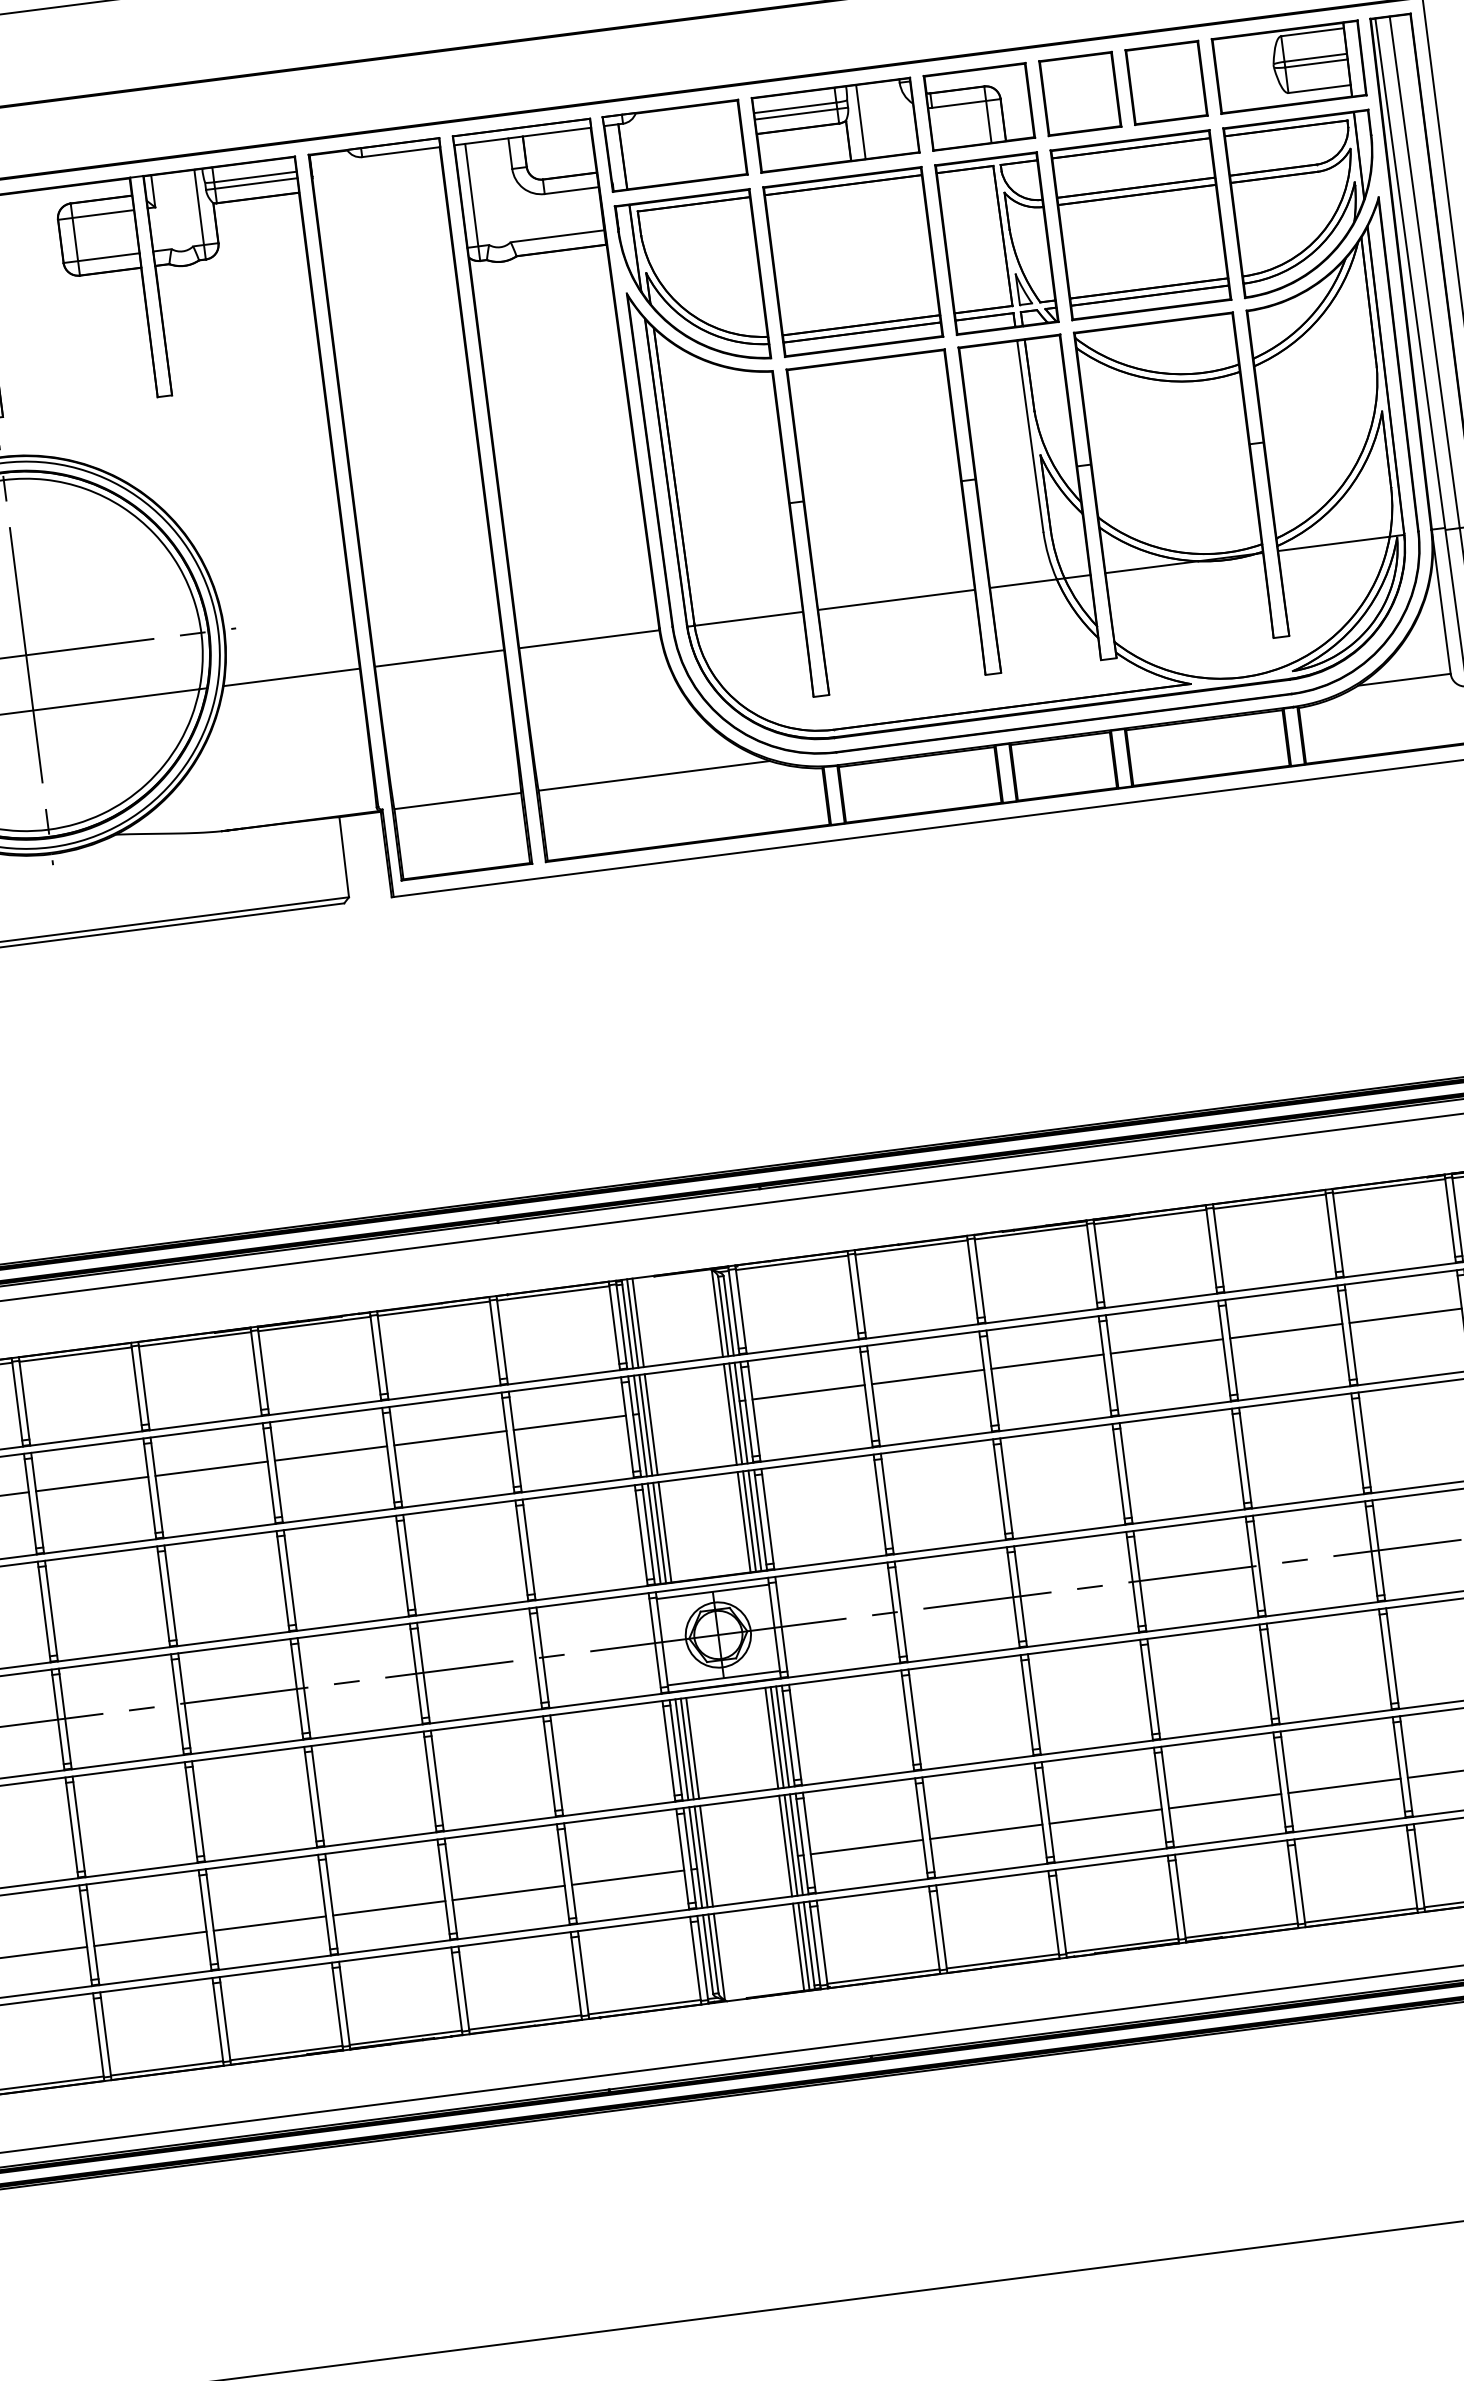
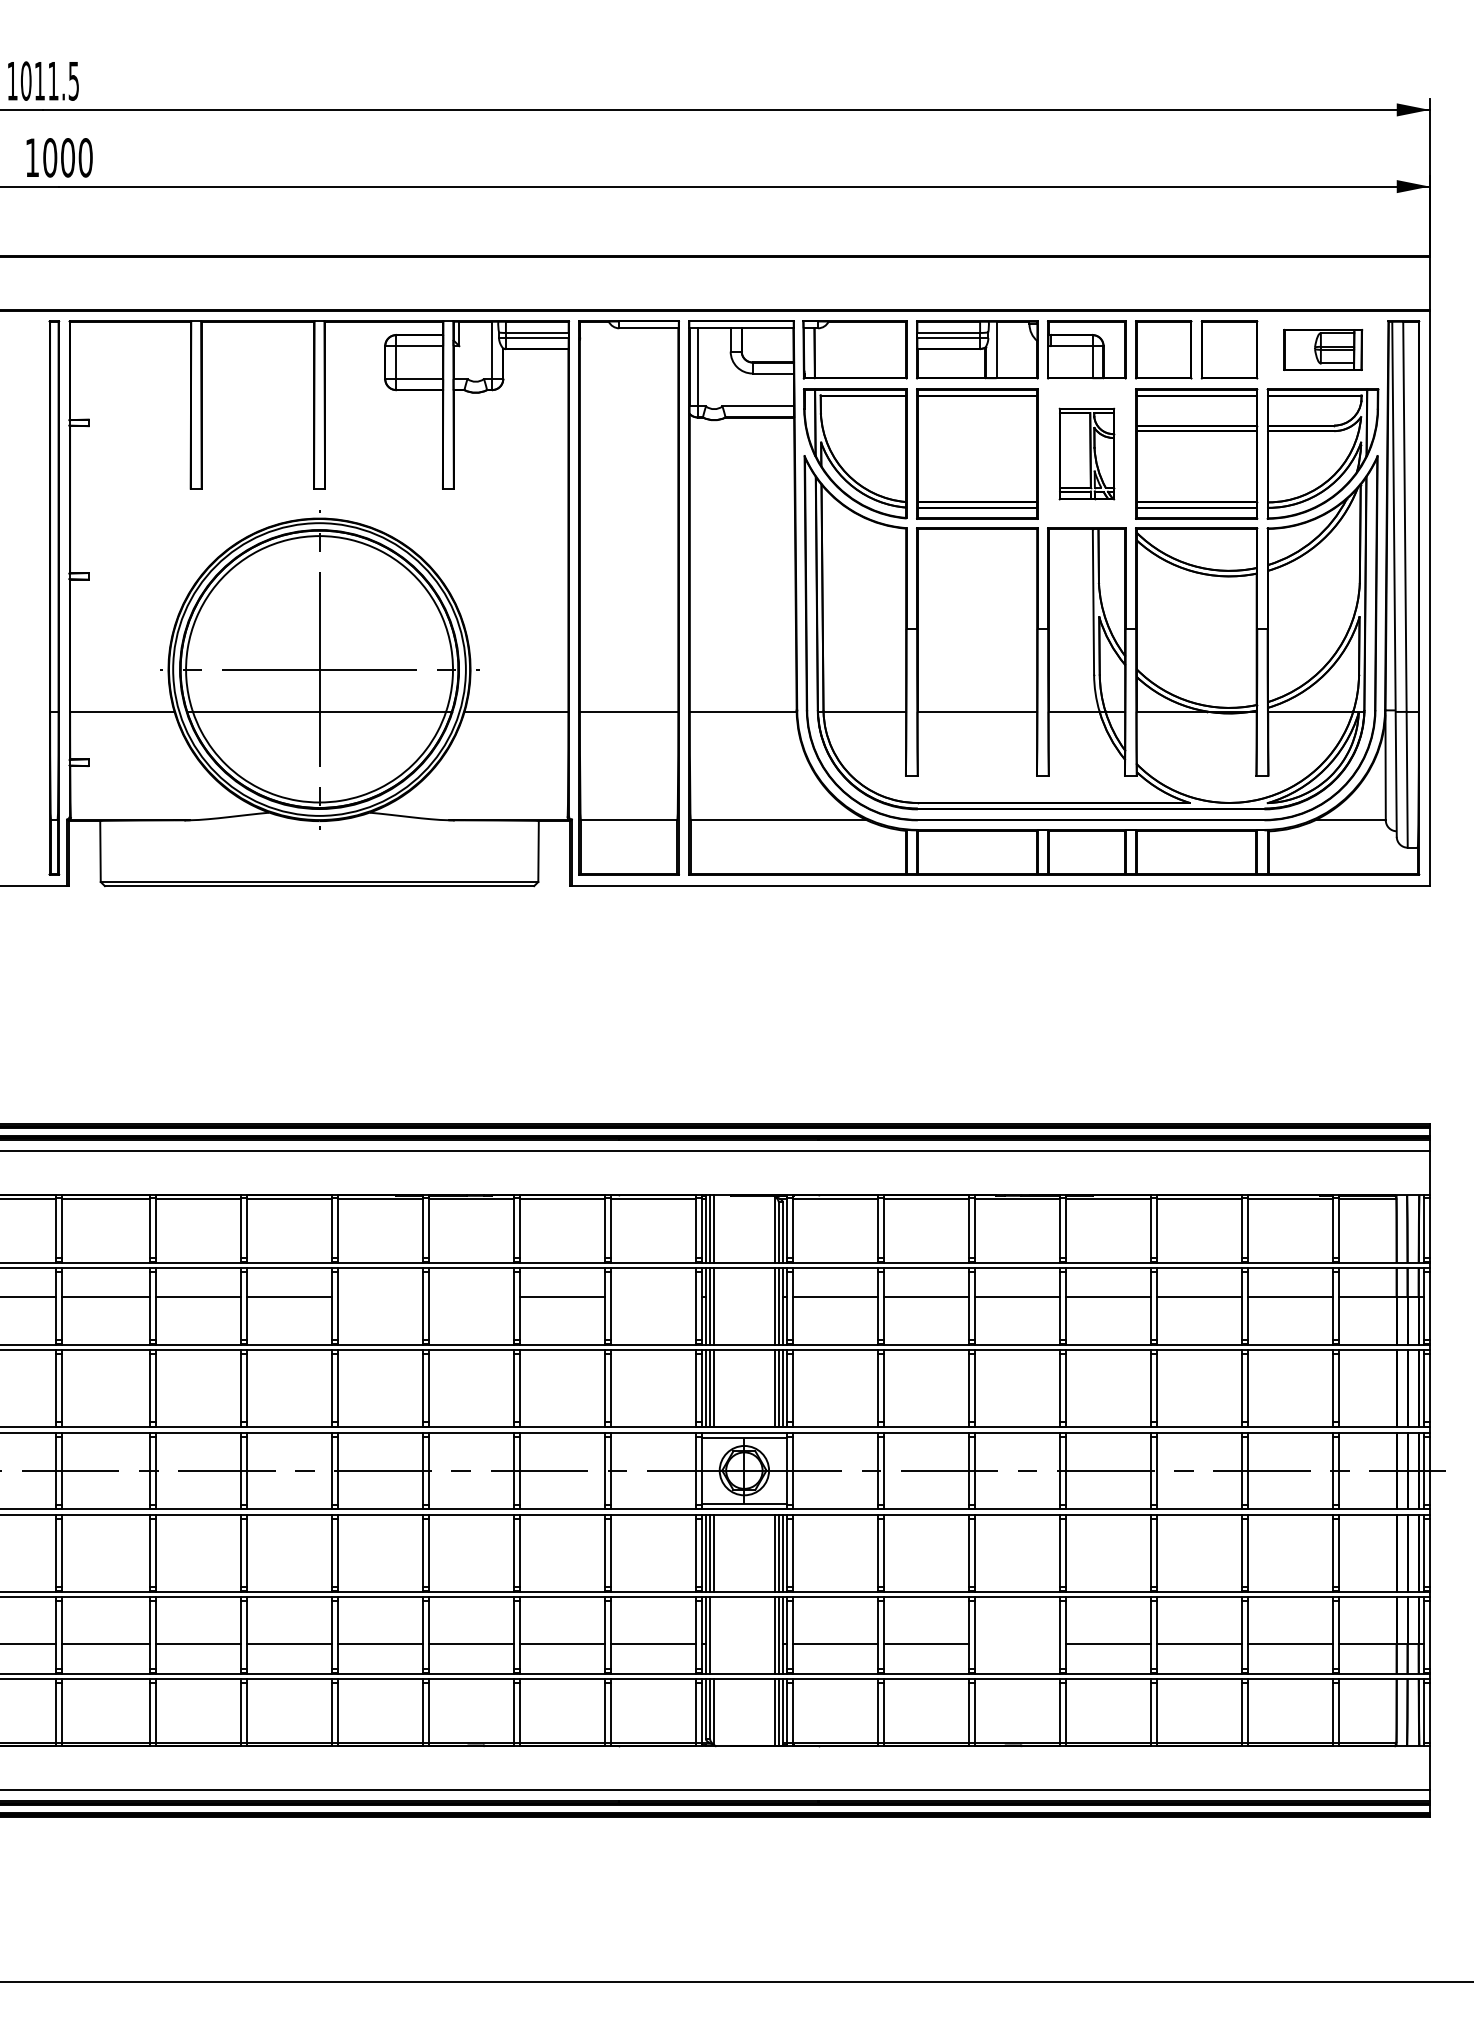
part: (1288, 66) -> (1322, 349), size x0.7
part: (996, 242) -> (1086, 453), size x0.7
line: (569, 1423) -> (653, 1297), removed
line: (331, 1453) -> (471, 1297), removed
line: (211, 1468) -> (380, 1297), removed
line: (1105, 1815) -> (1017, 1643), removed
line: (706, 1856) -> (714, 1635), removed

